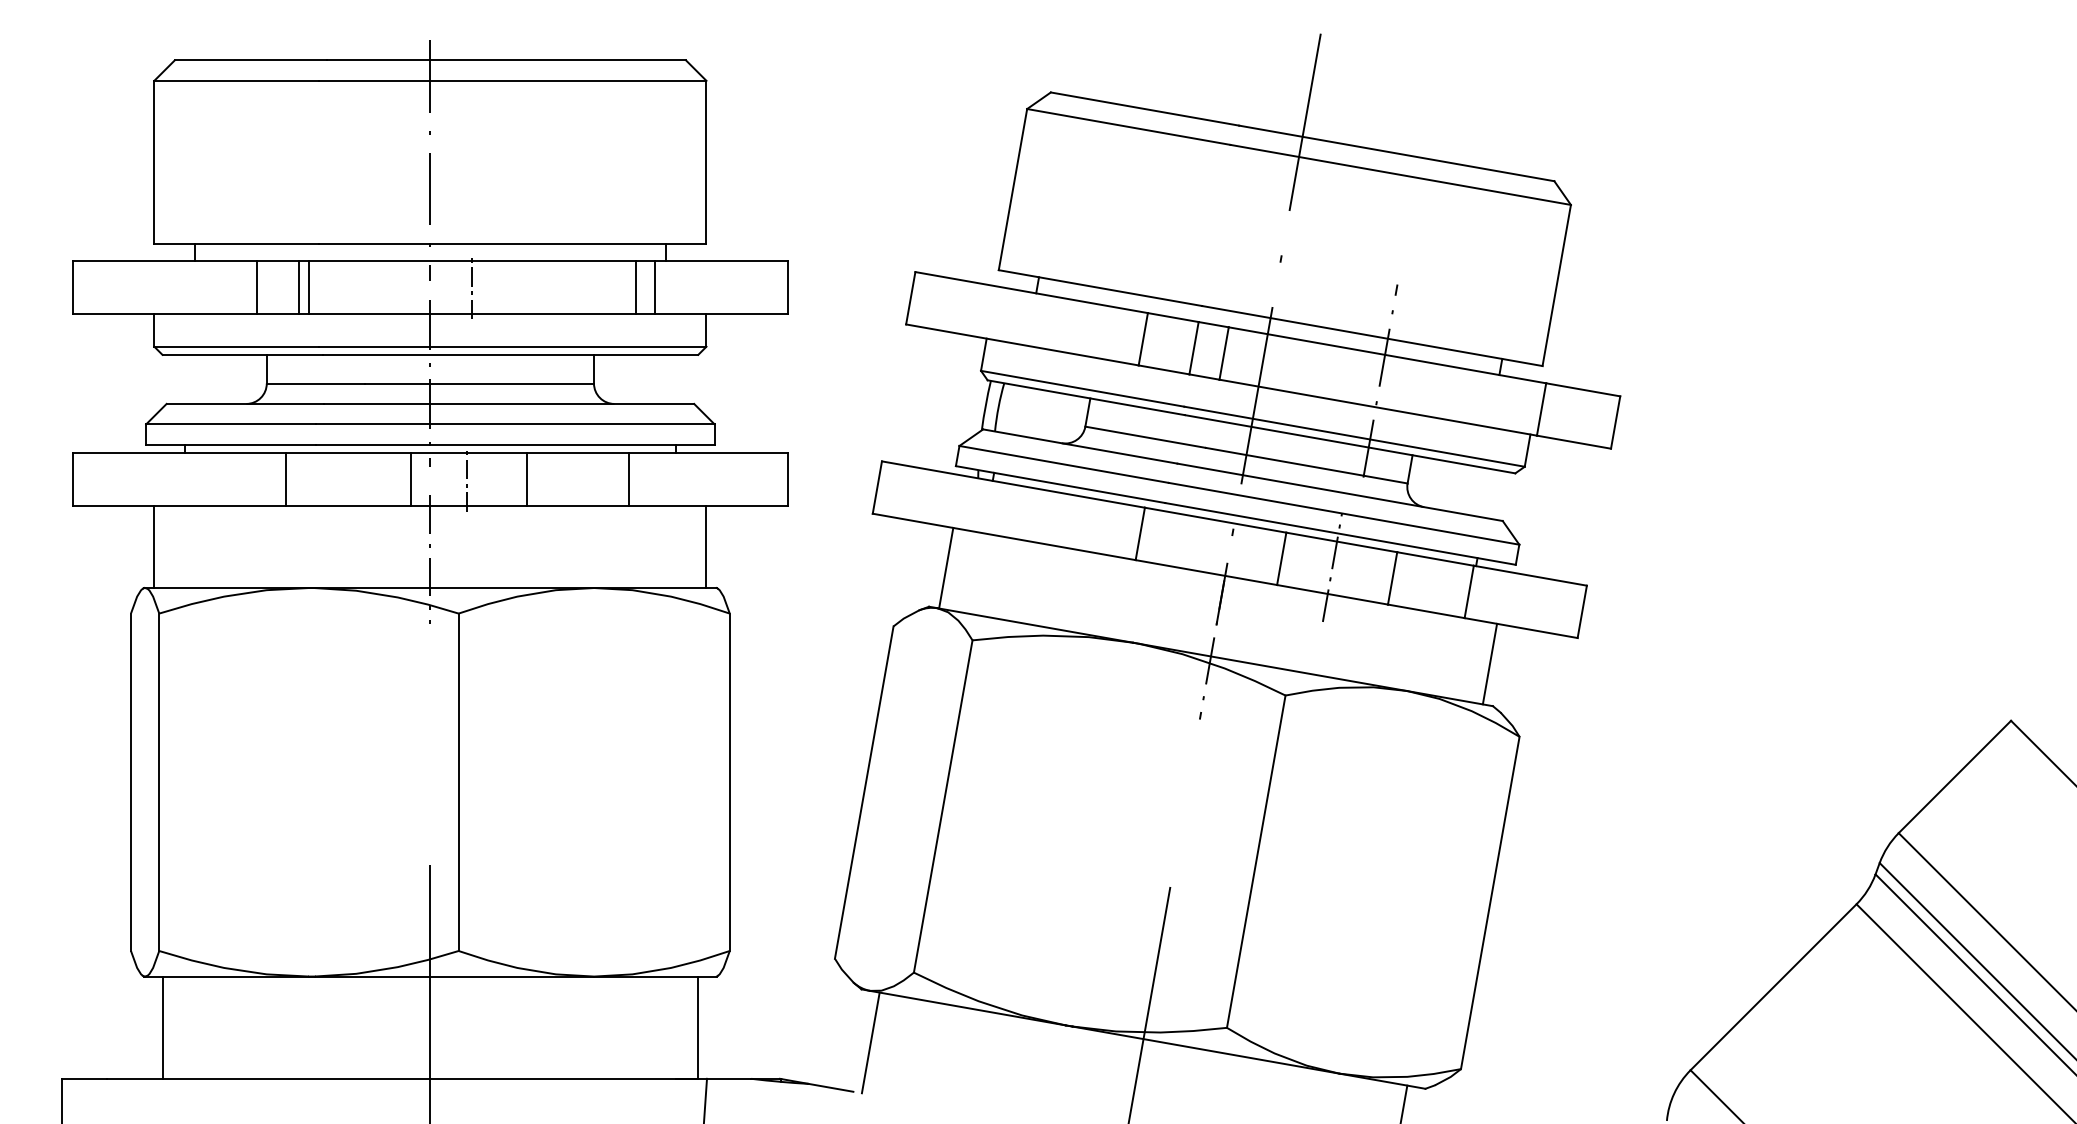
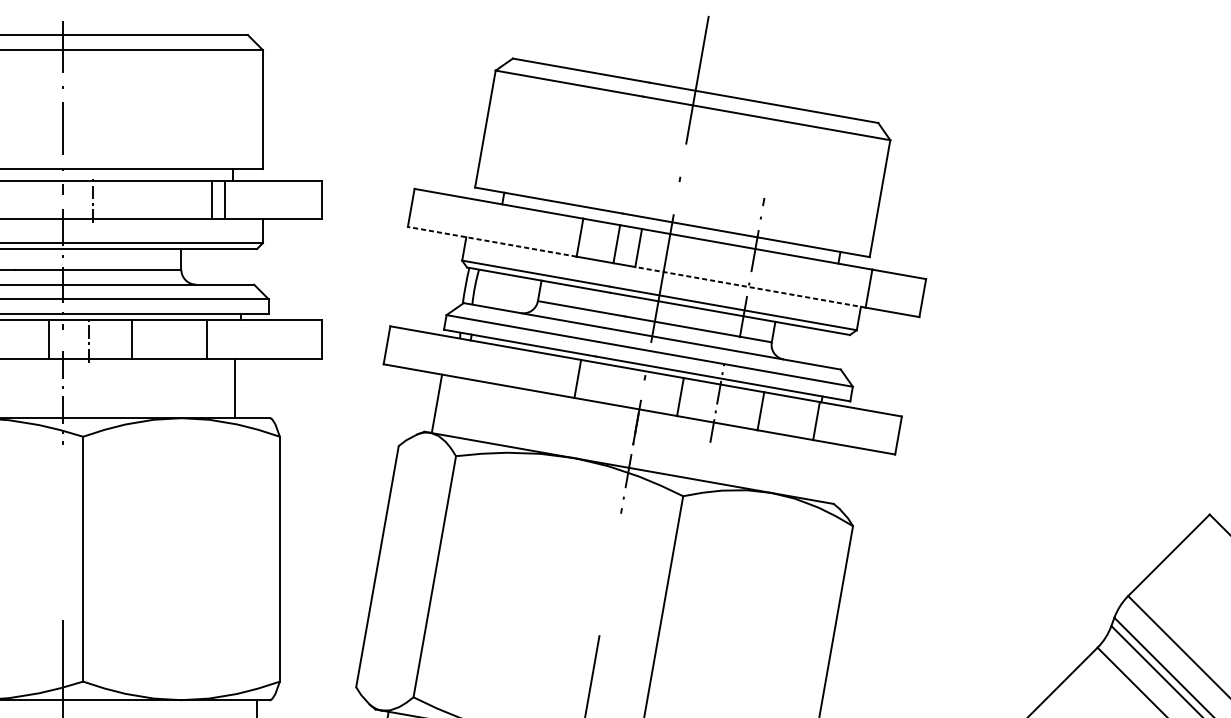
line: (1021, 344) -> (491, 241), solid -> dashed
line: (1377, 407) -> (749, 287), solid -> dashed
line: (706, 547) -> (234, 388), moved
line: (1489, 663) -> (831, 472), removed

